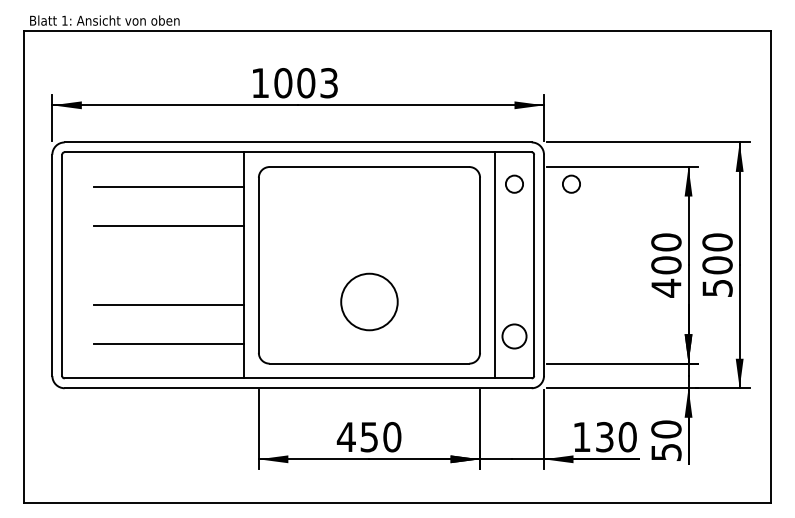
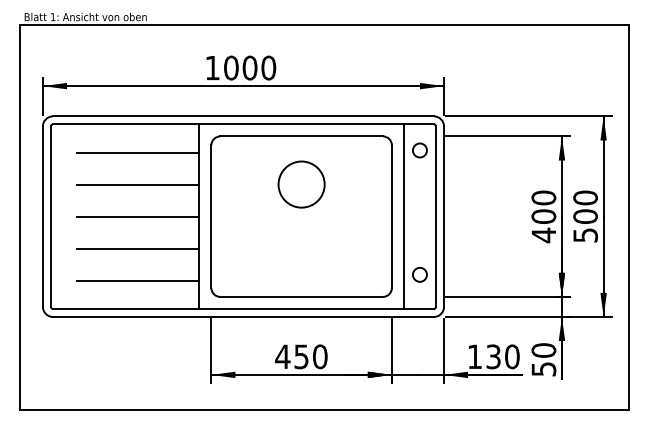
text: (329, 83) -> (269, 68), 1003 -> 1000
circle: (571, 183) -> (466, 149), removed
line: (169, 265) -> (138, 216), added
circle: (369, 301) -> (301, 184), moved
circle: (514, 336) -> (419, 274), size x0.71

